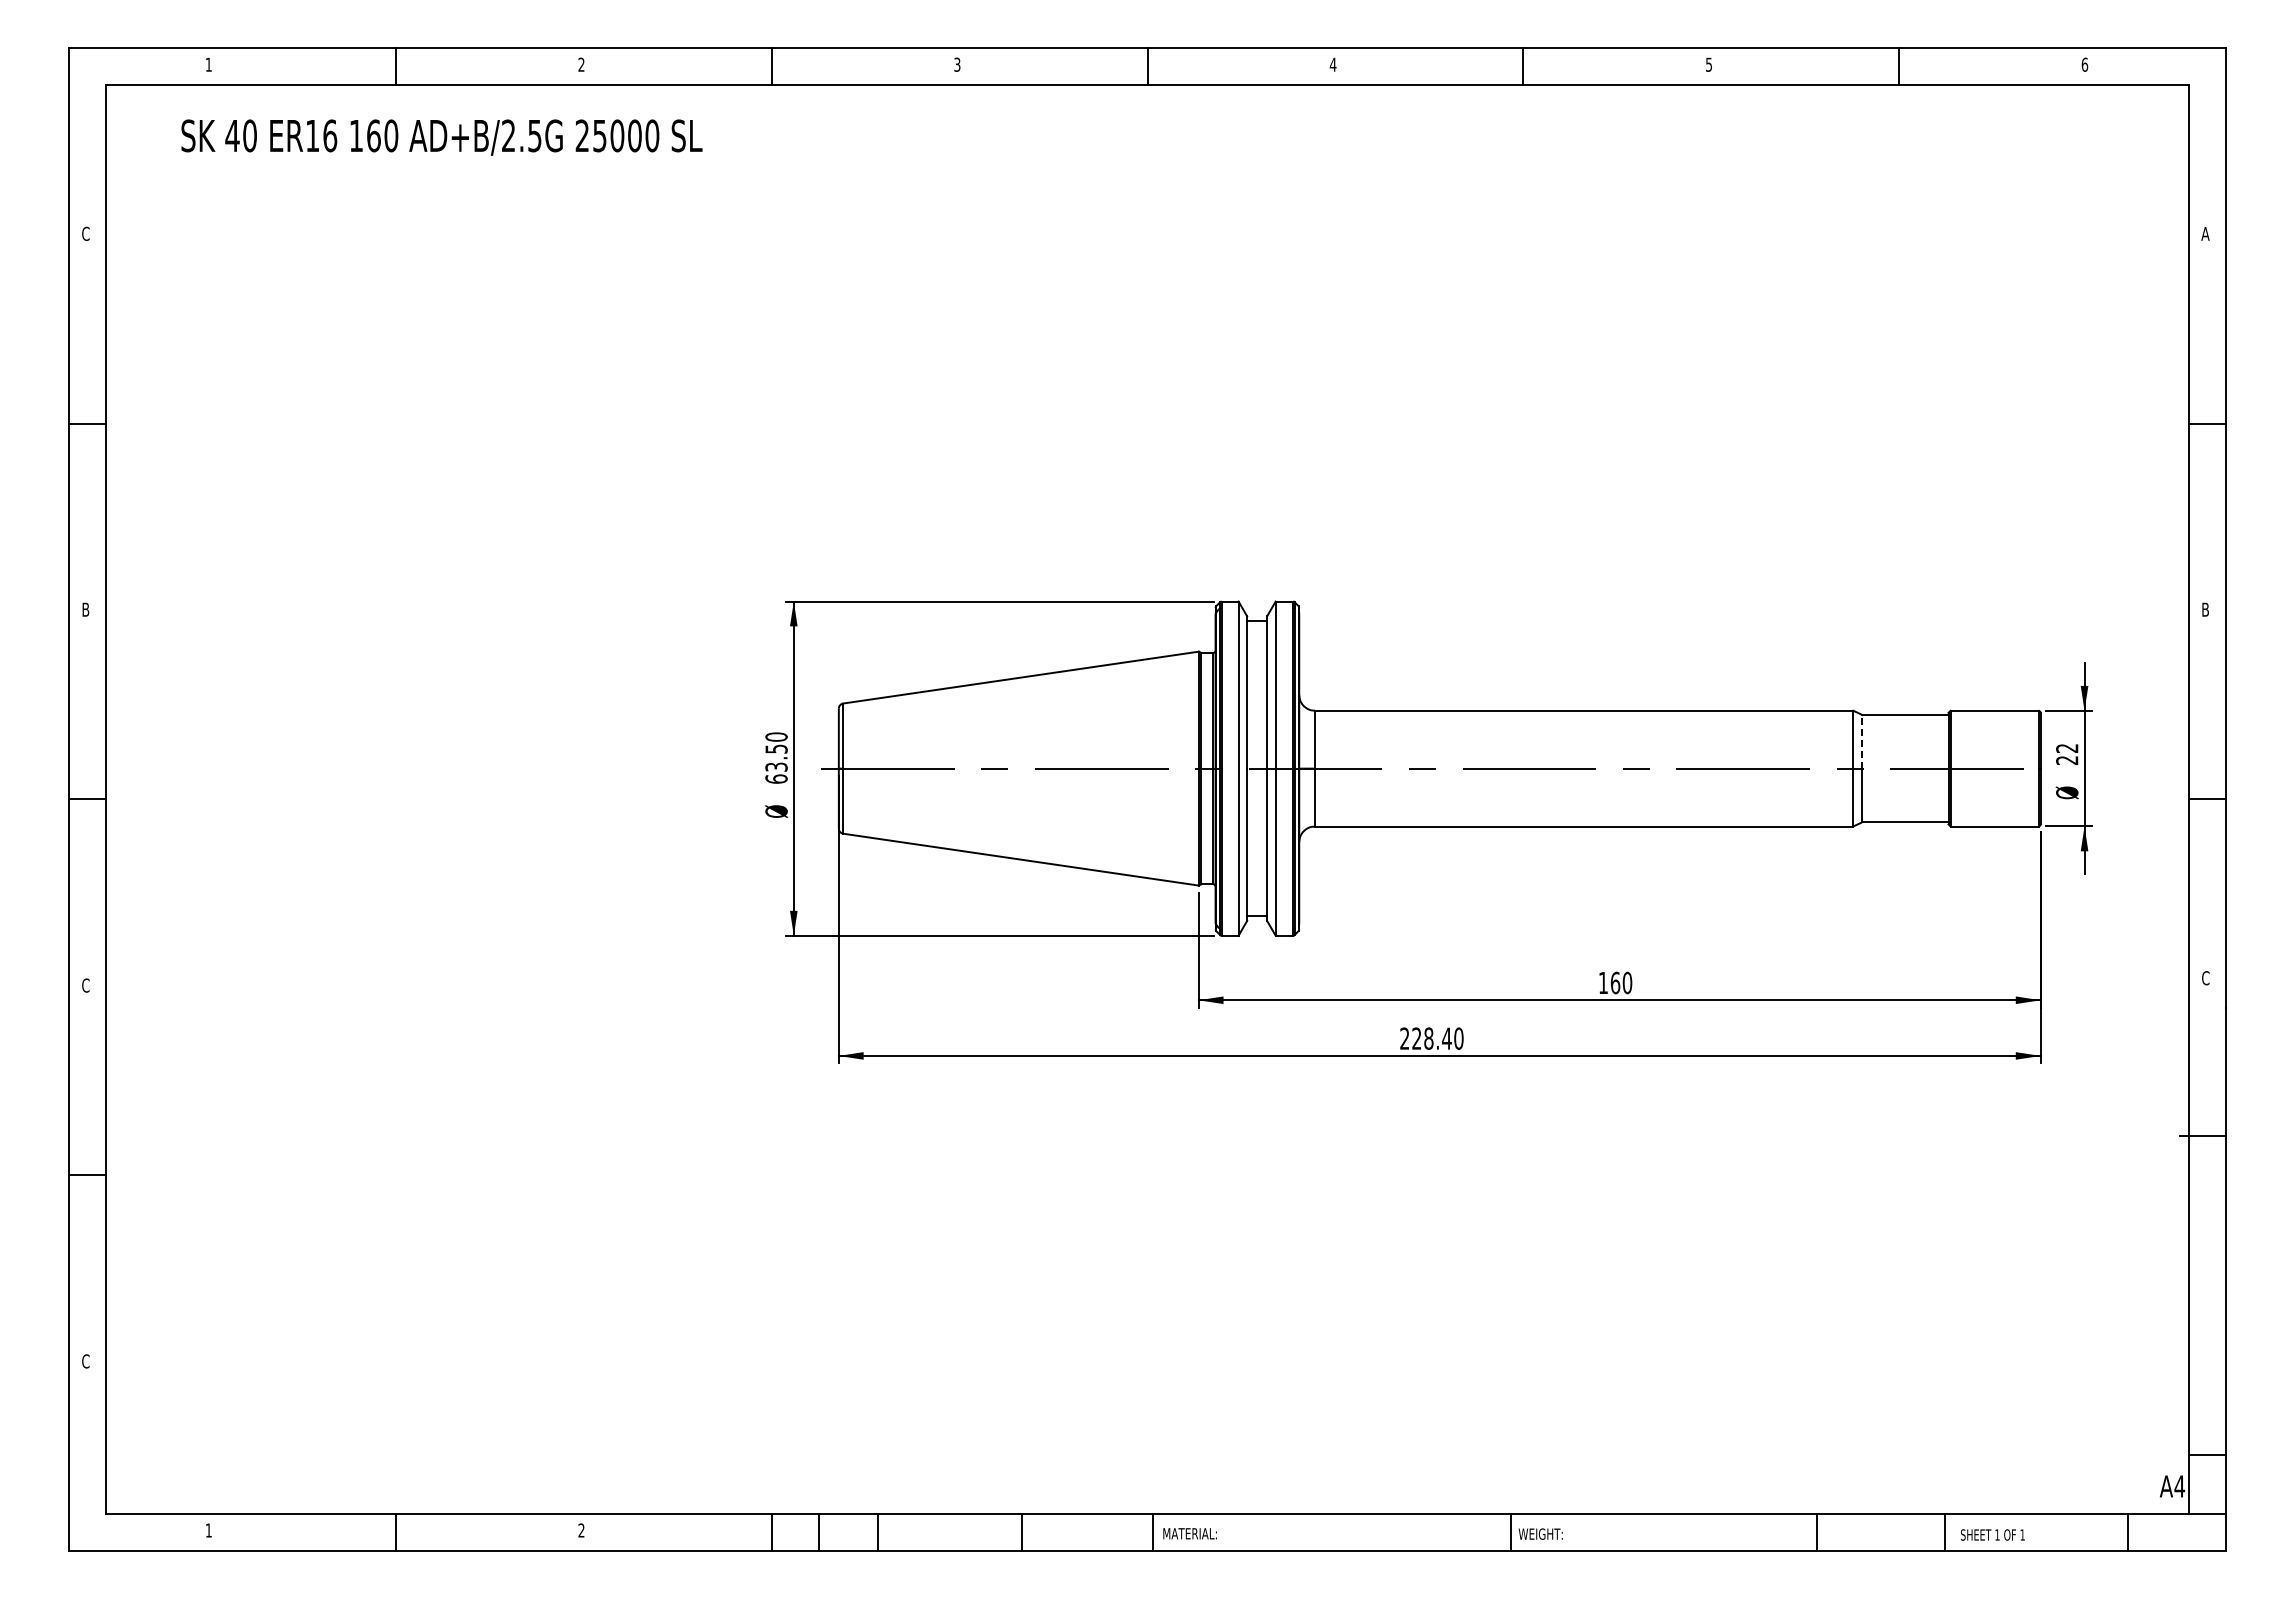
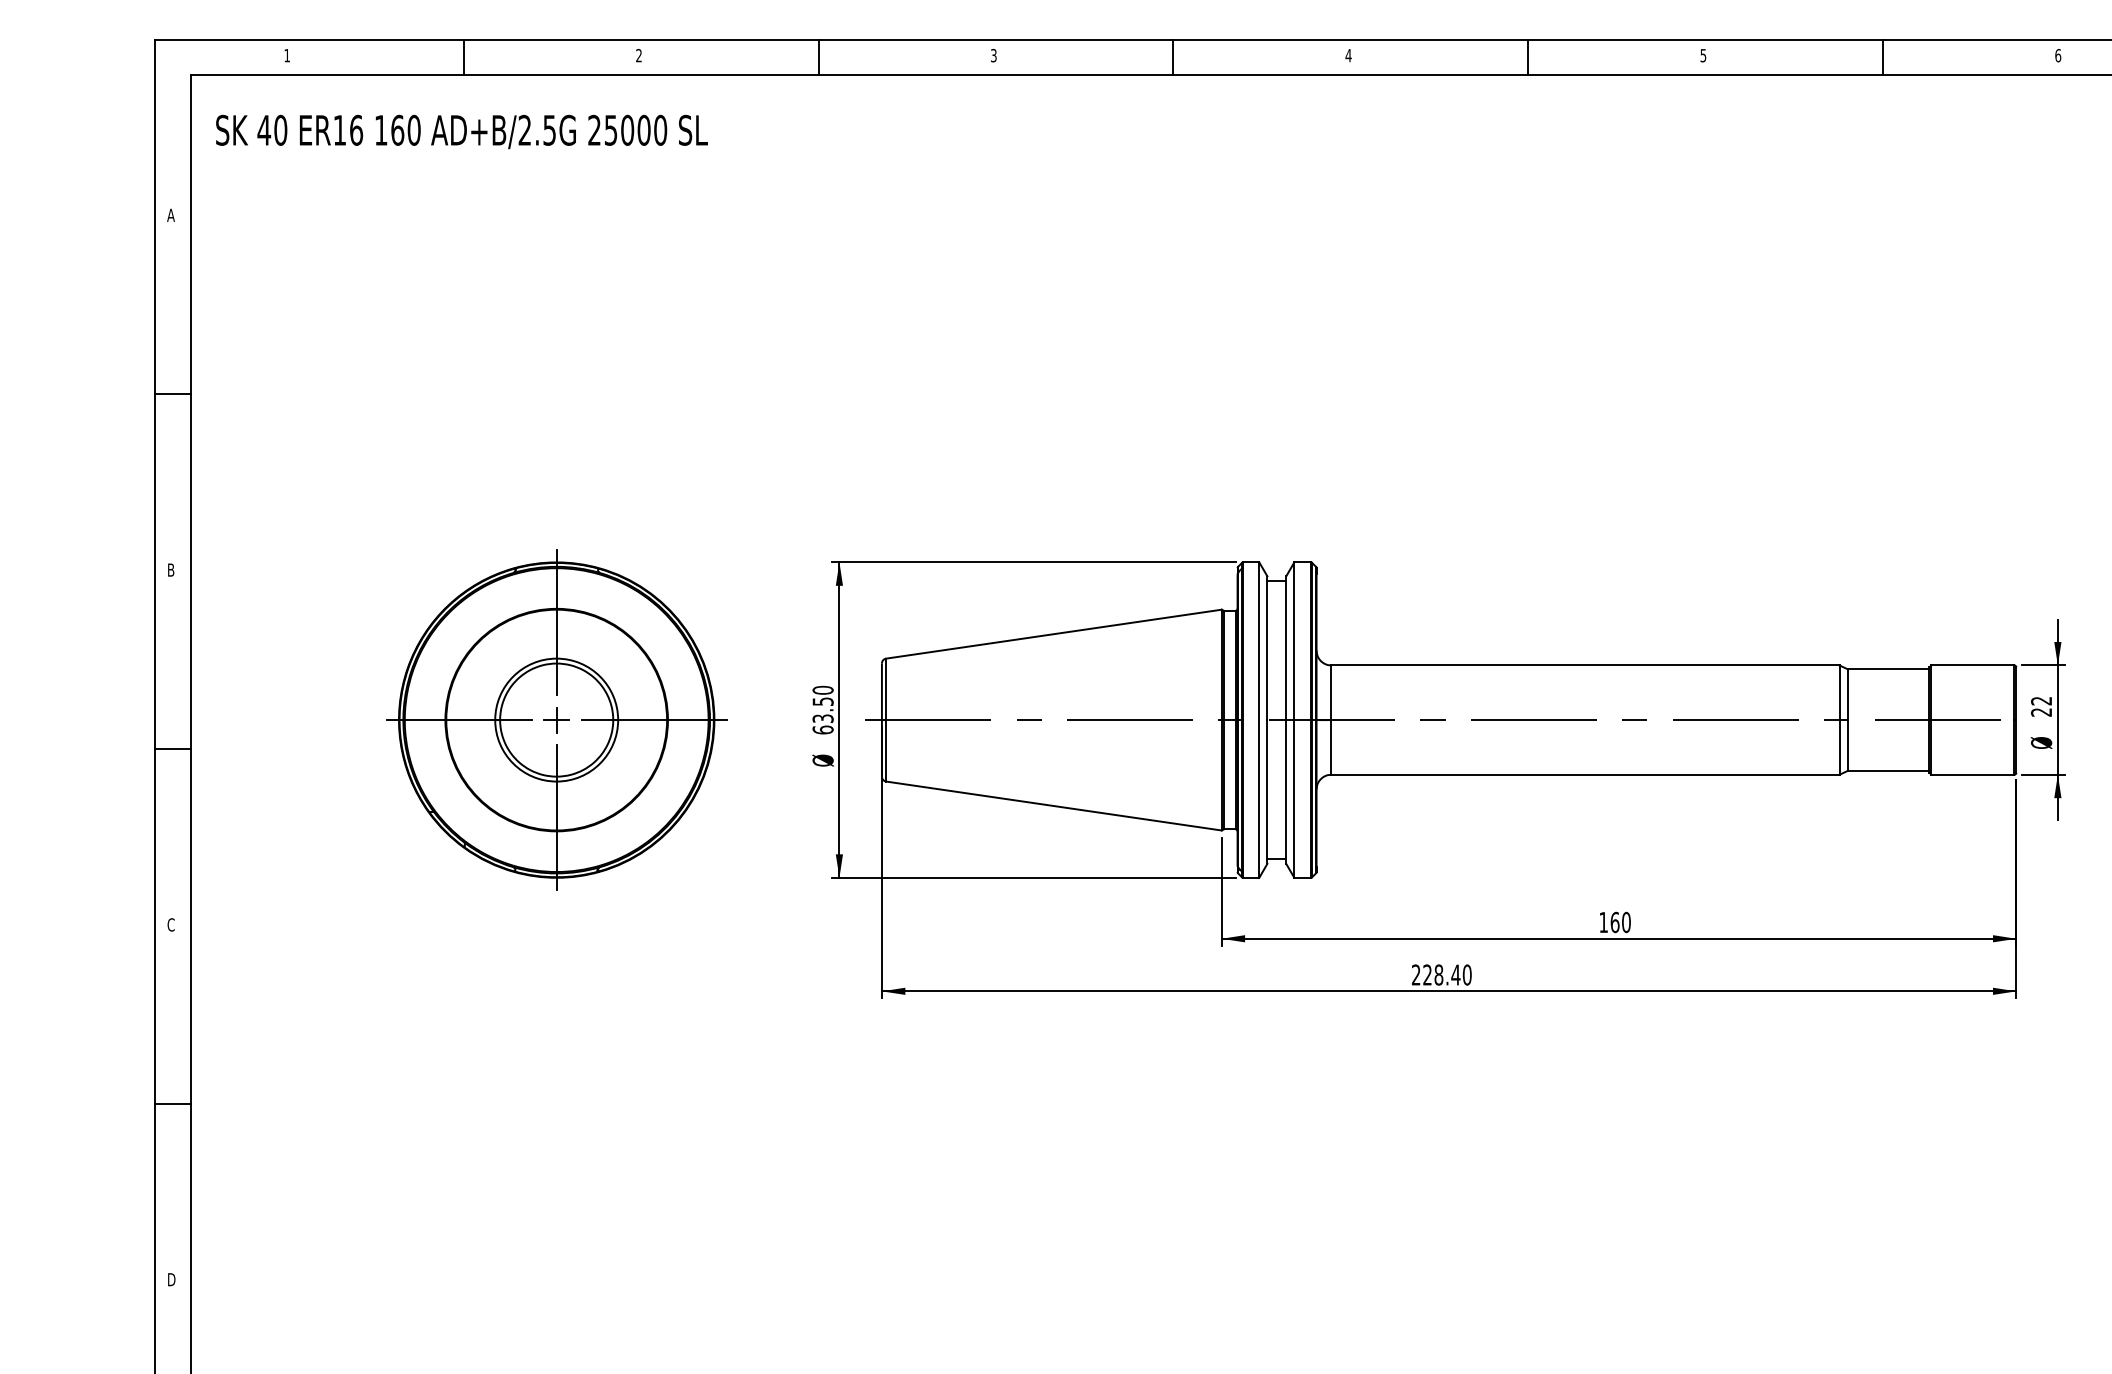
text: (441, 137) -> (461, 131), moved
text: (85, 233) -> (170, 214), C -> A
line: (1862, 741) -> (1848, 694), dashed -> solid
part: (494, 768) -> (556, 719), added
text: (86, 1361) -> (171, 1279), C -> D

